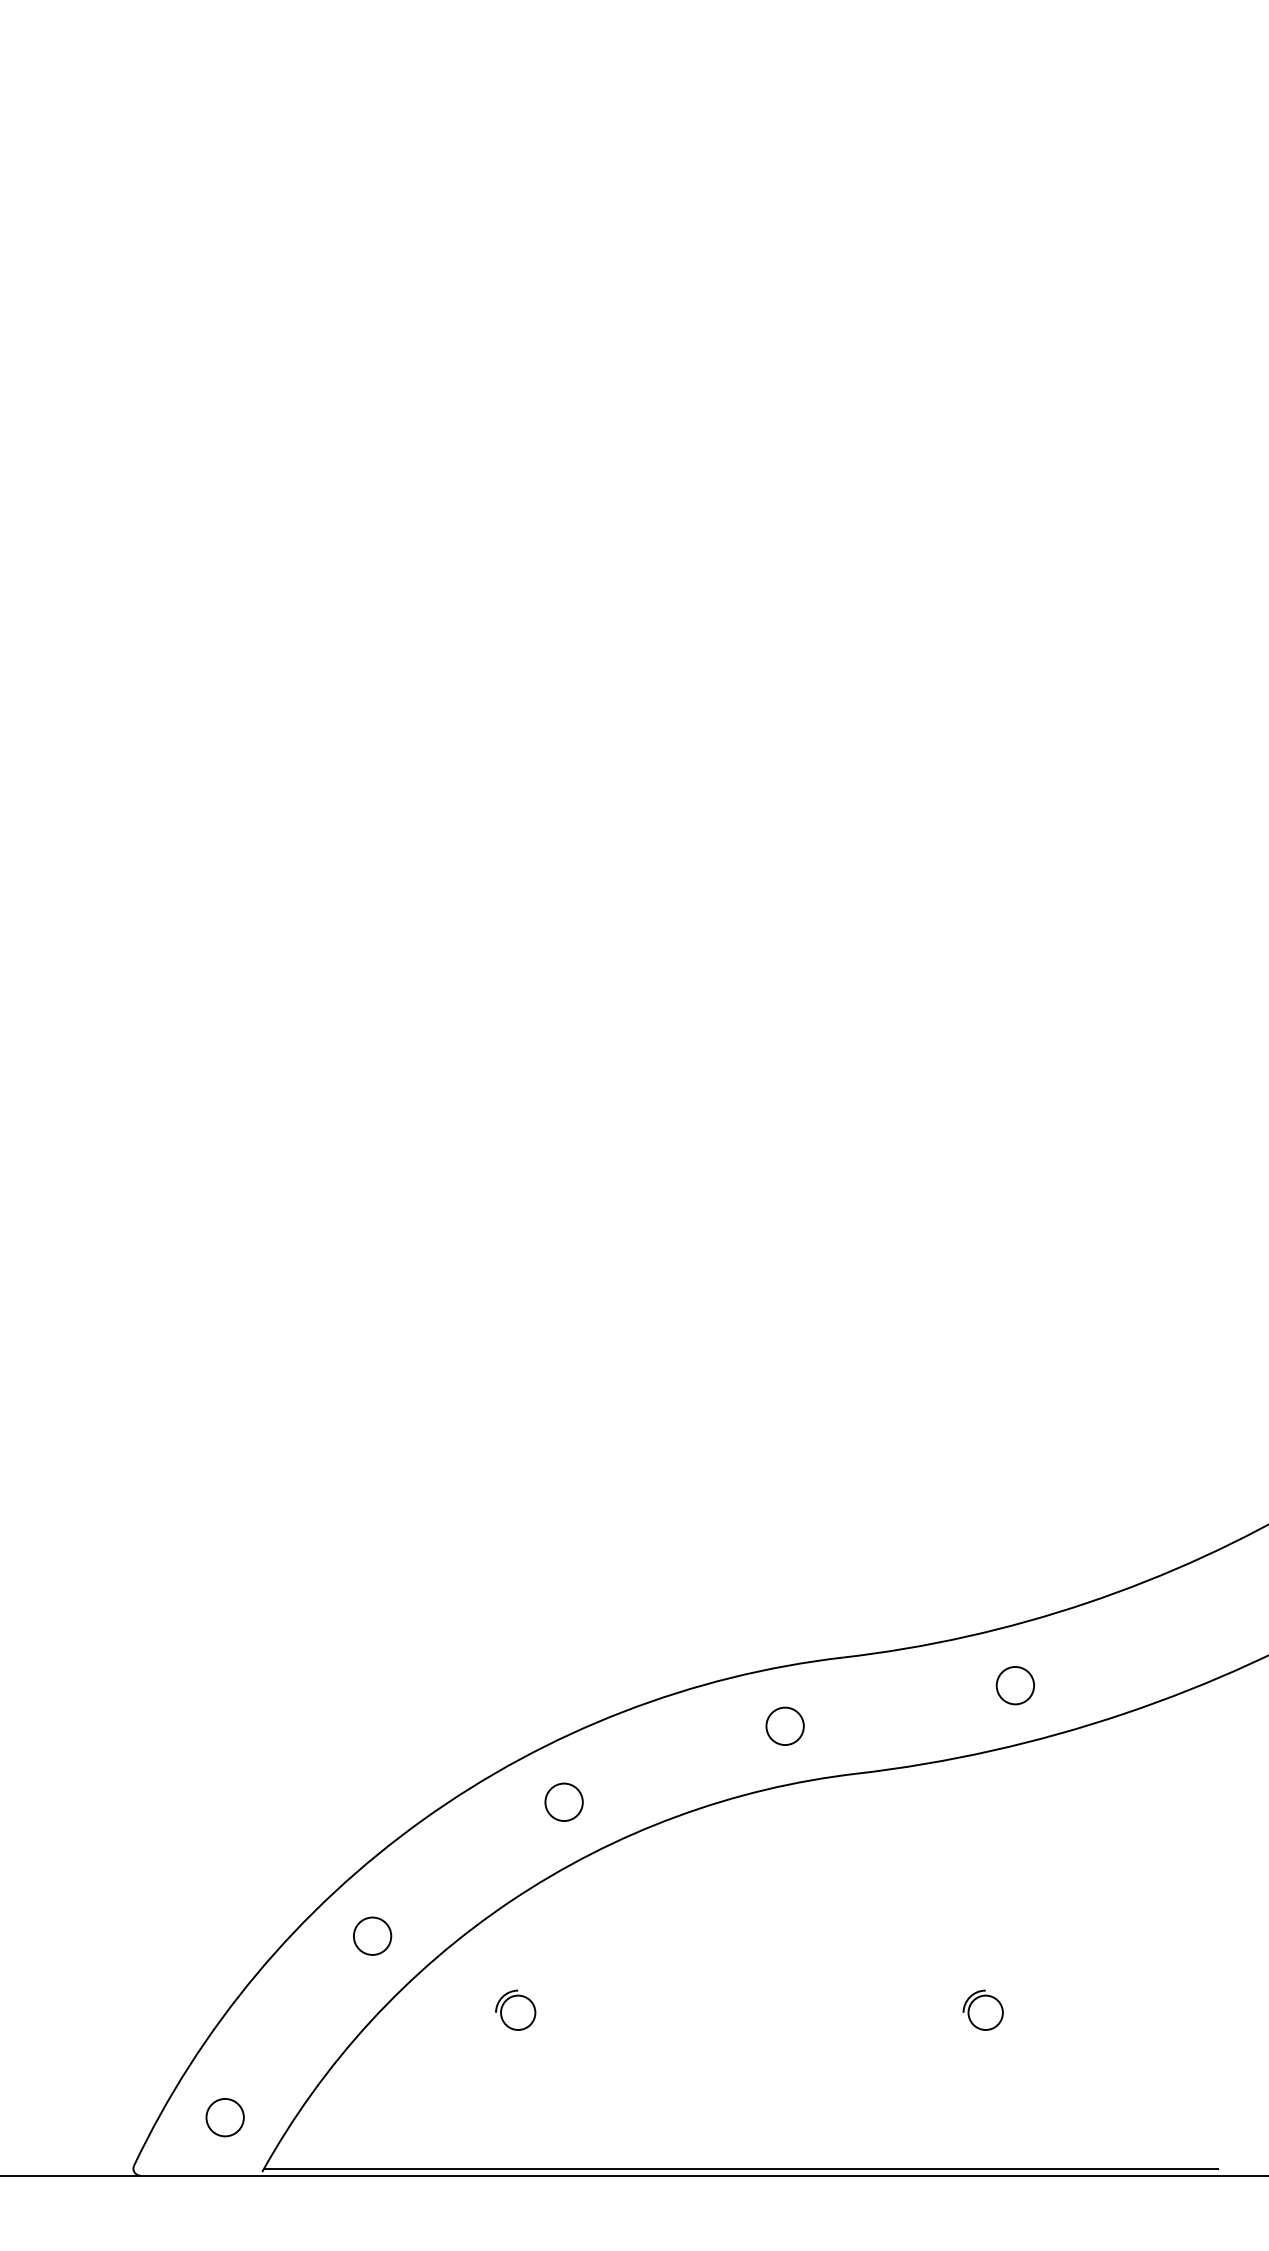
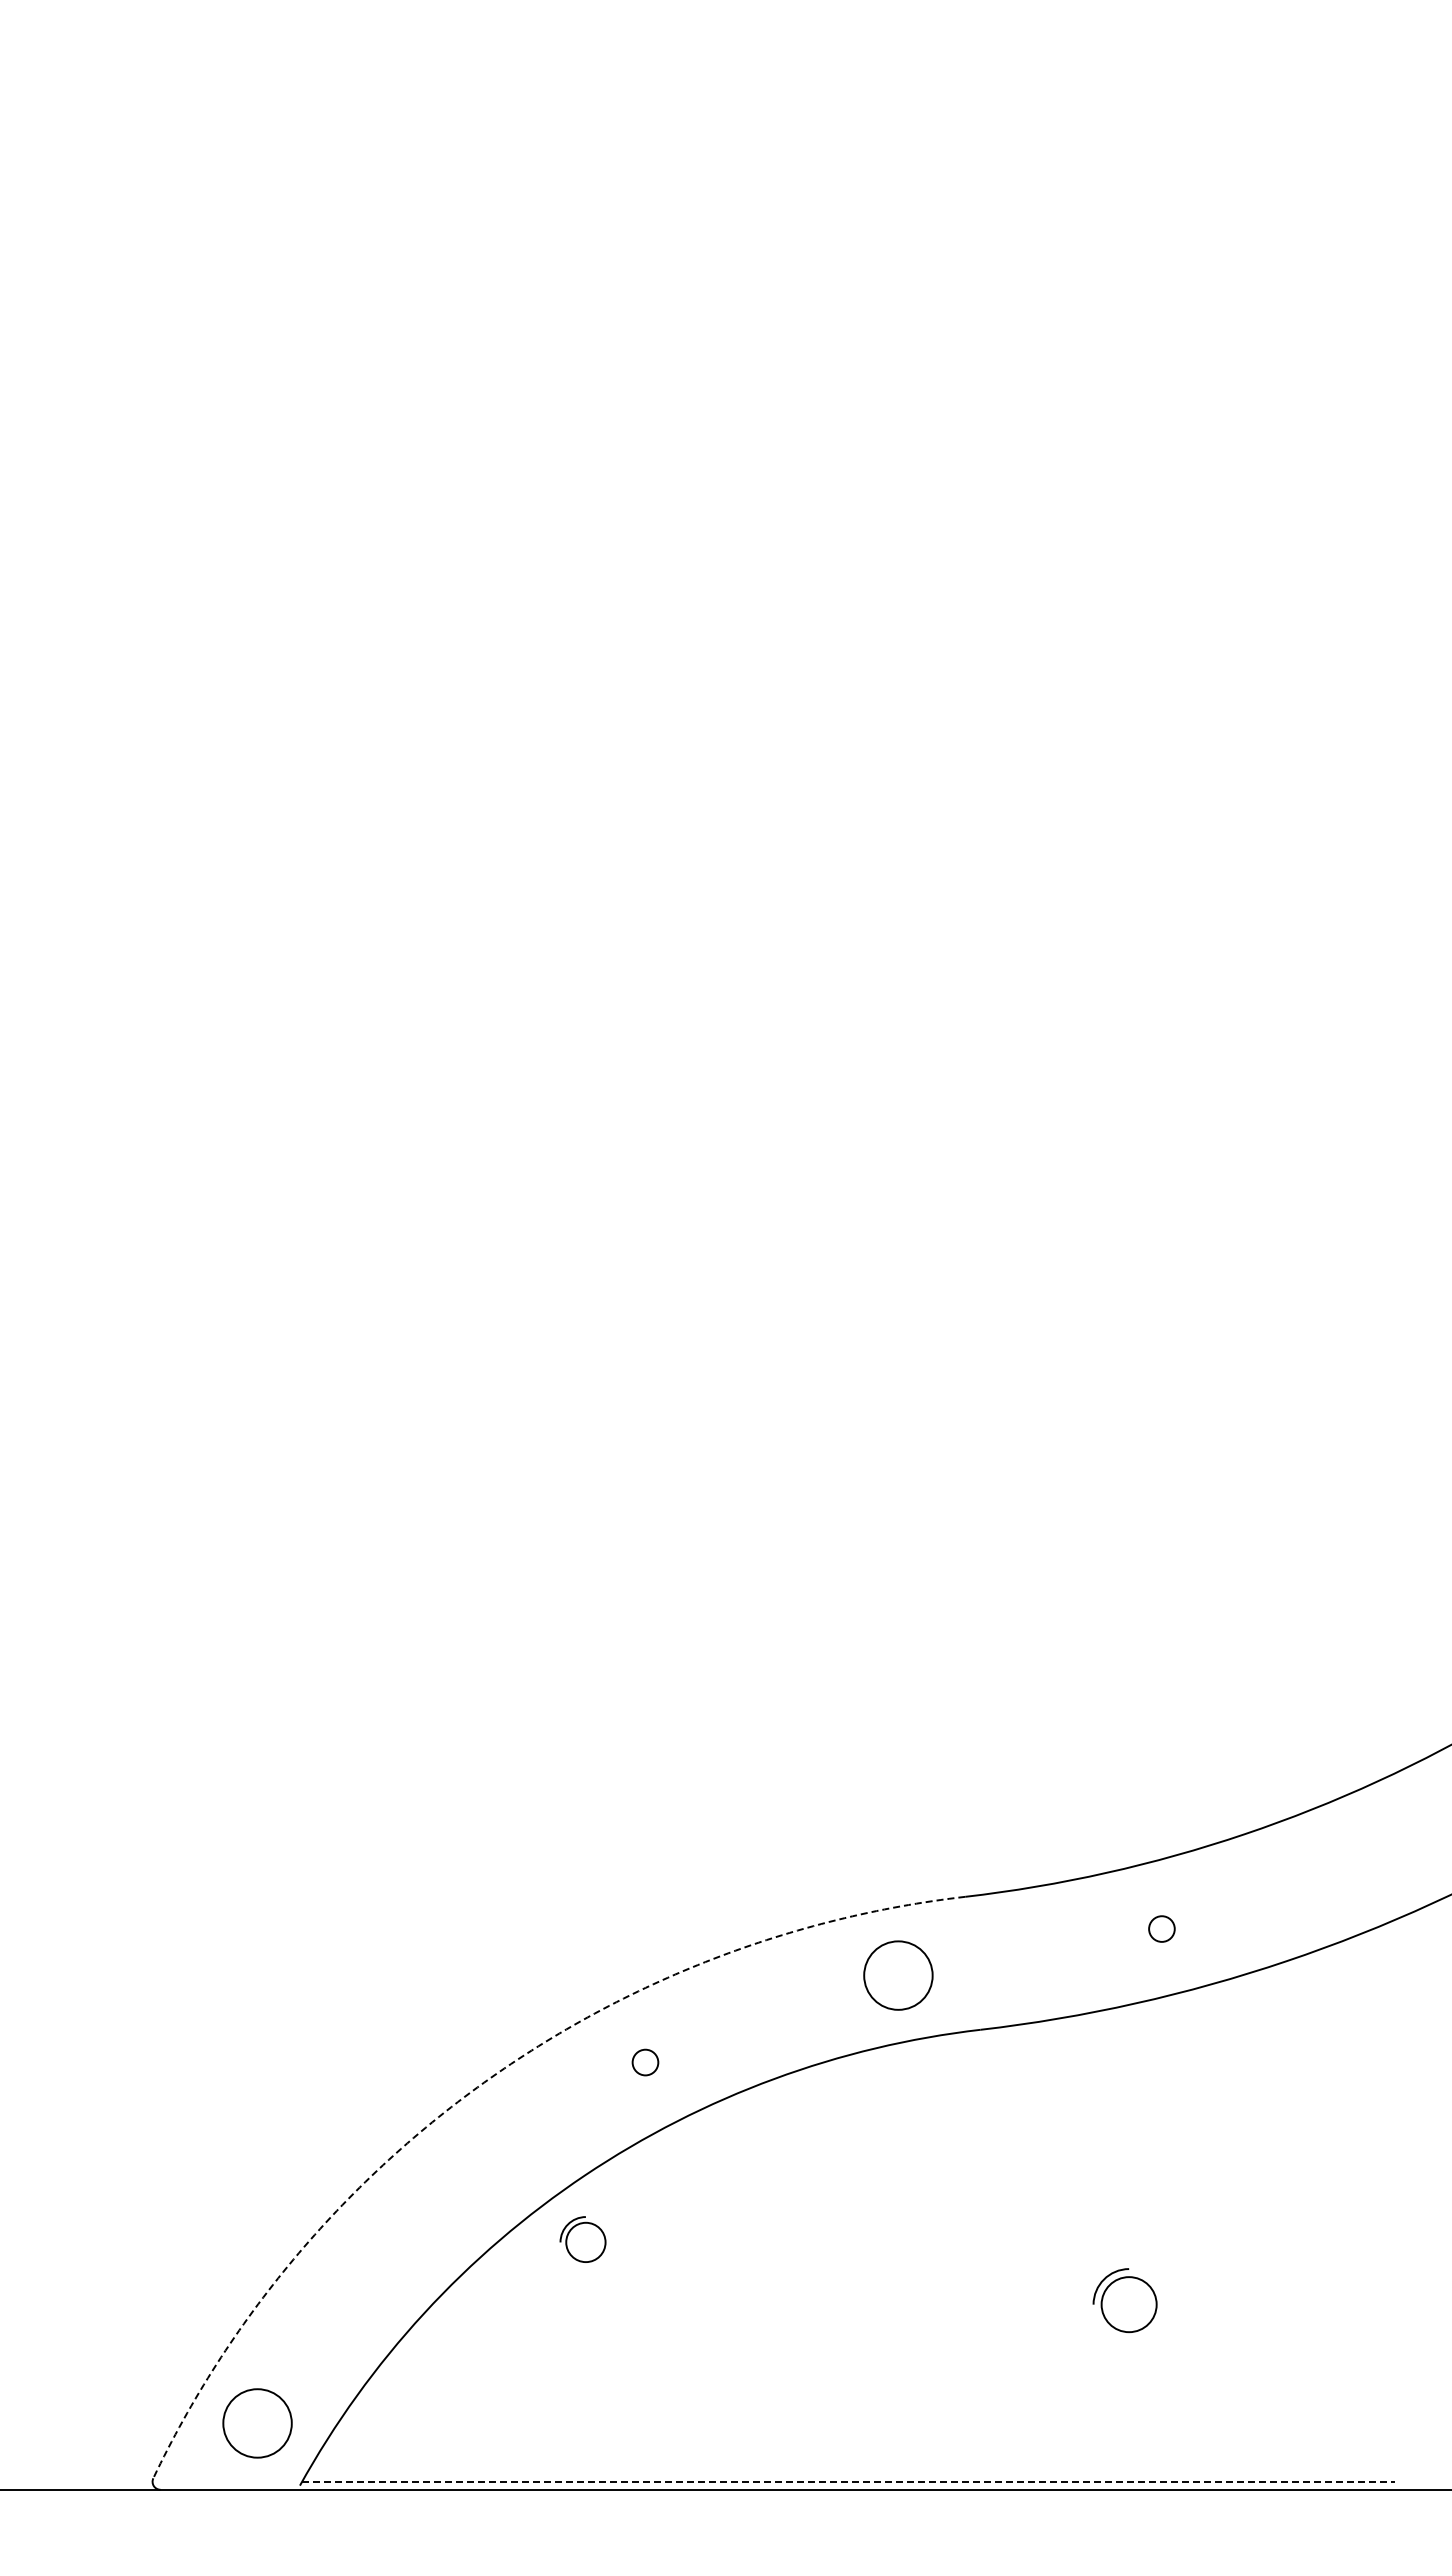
circle: (1015, 1685) -> (1161, 1928), size x0.6
circle: (785, 1726) -> (898, 1975), size x1.6
circle: (564, 1802) -> (645, 2062), size x0.6
line: (423, 1819) -> (484, 2082), solid -> dashed
circle: (372, 1935) -> (426, 2215), removed
part: (515, 2010) -> (582, 2239), moved
part: (982, 2010) -> (1124, 2300), size x1.4
circle: (225, 2117) -> (257, 2423), size x1.6
line: (742, 2169) -> (849, 2482), solid -> dashed

